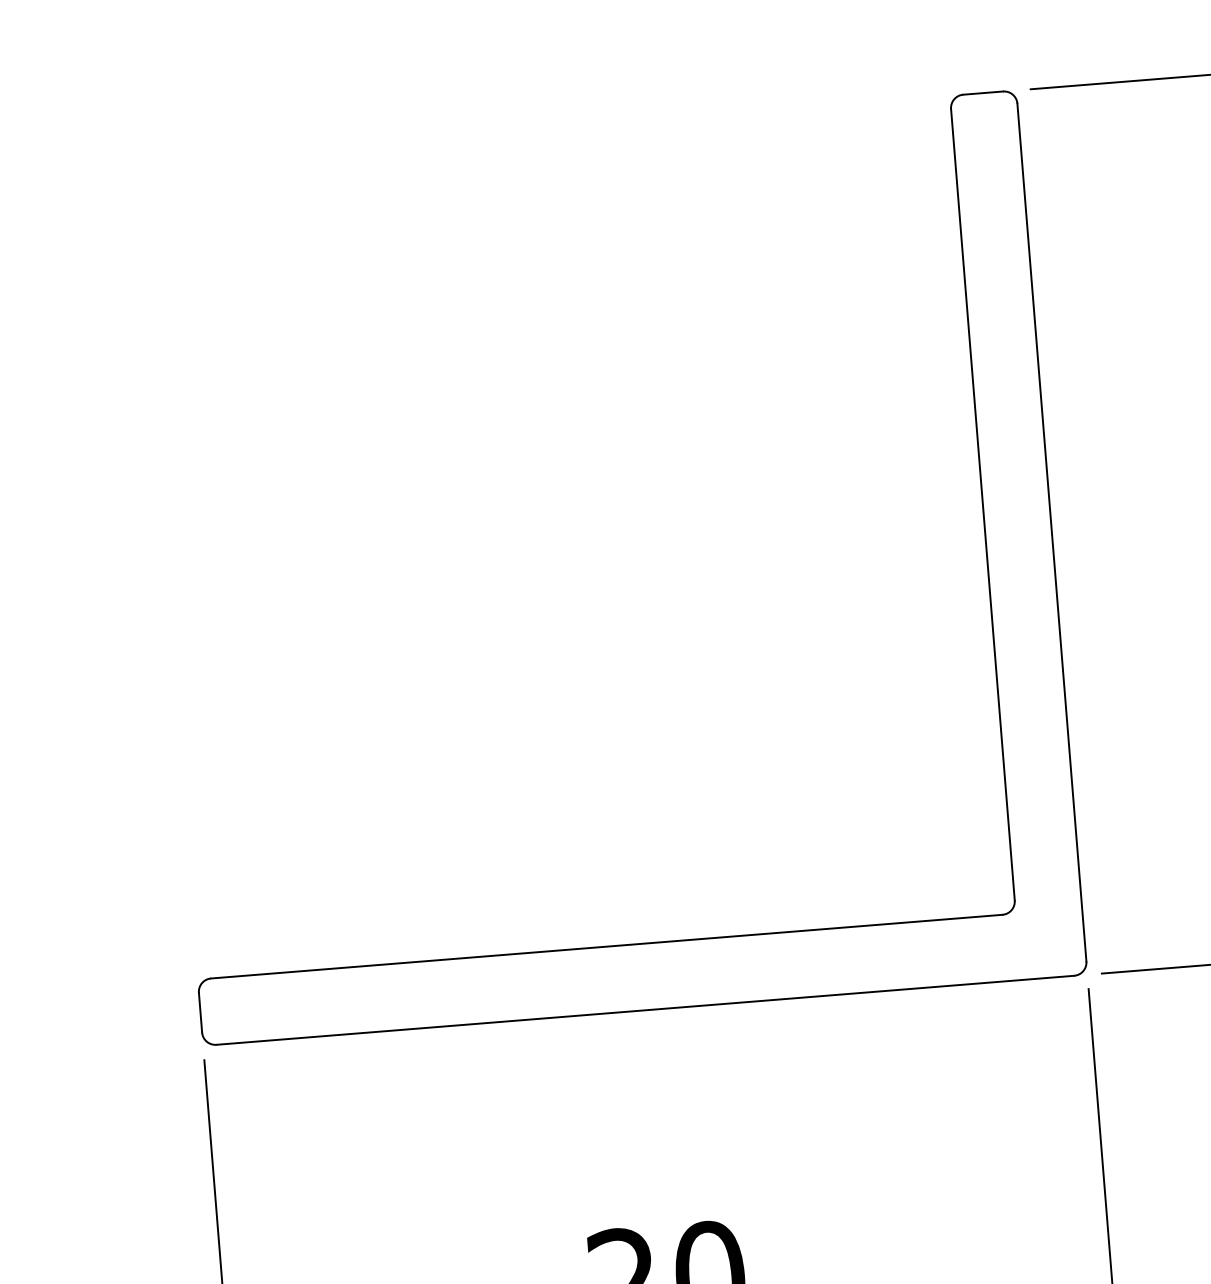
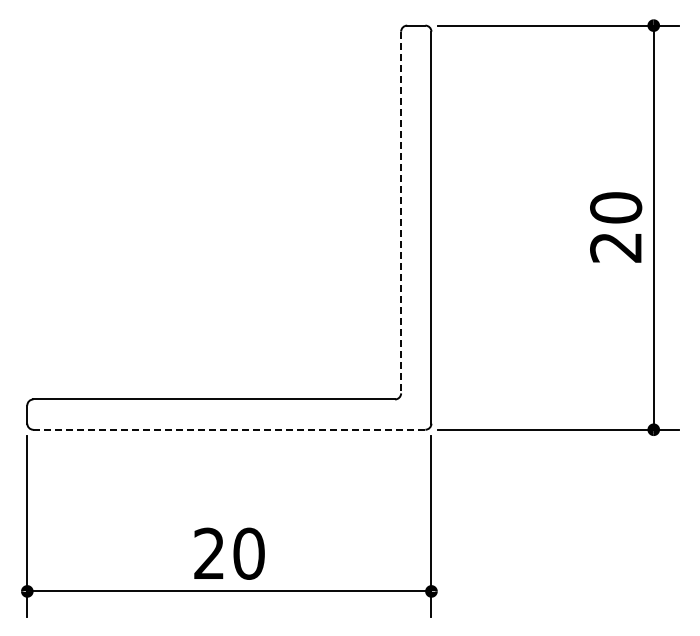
line: (983, 504) -> (401, 212), solid -> dashed
line: (645, 1009) -> (229, 429), solid -> dashed

